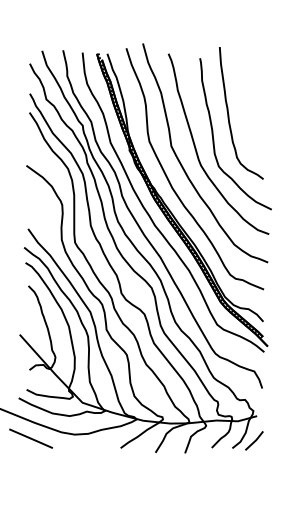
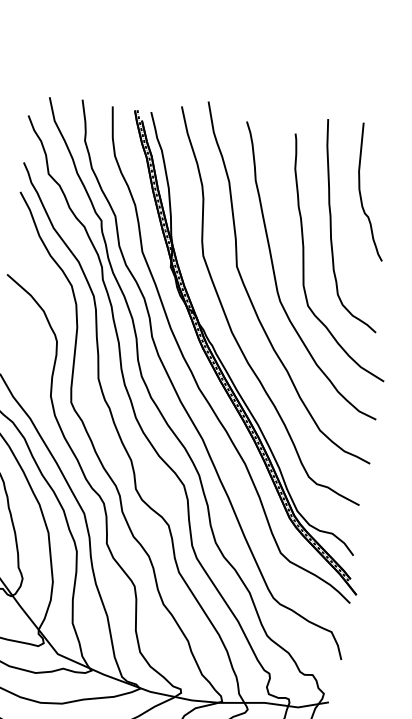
curve: (245, 90) -> (361, 191), added

